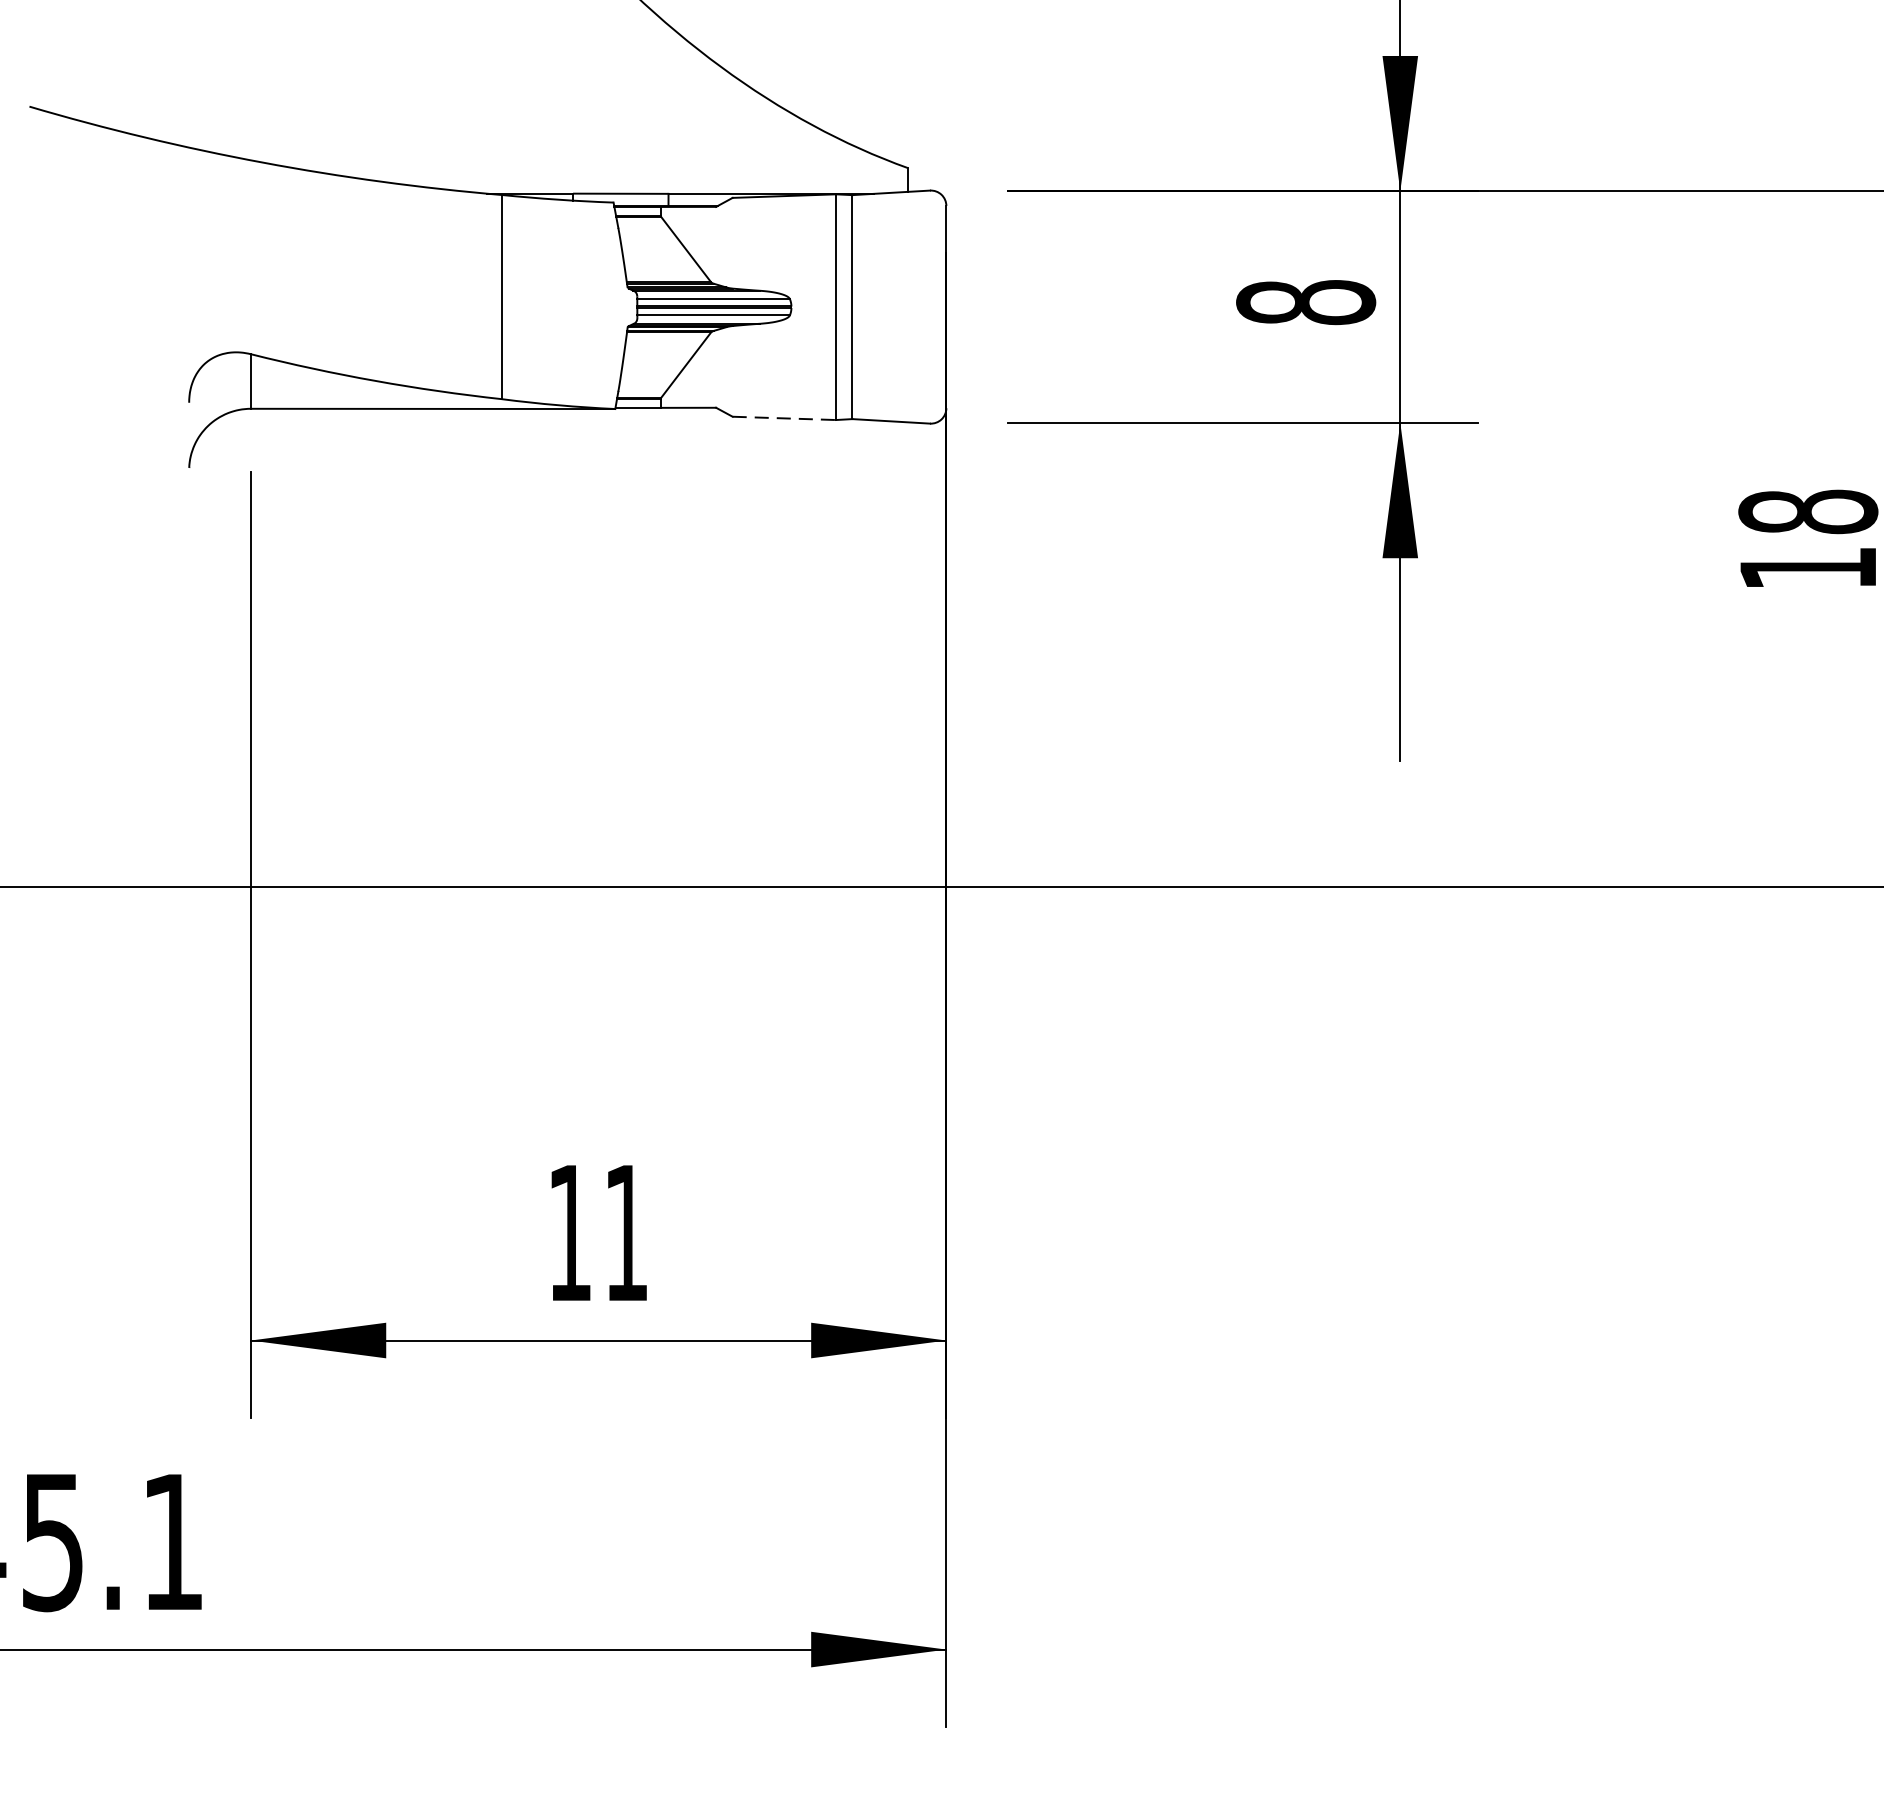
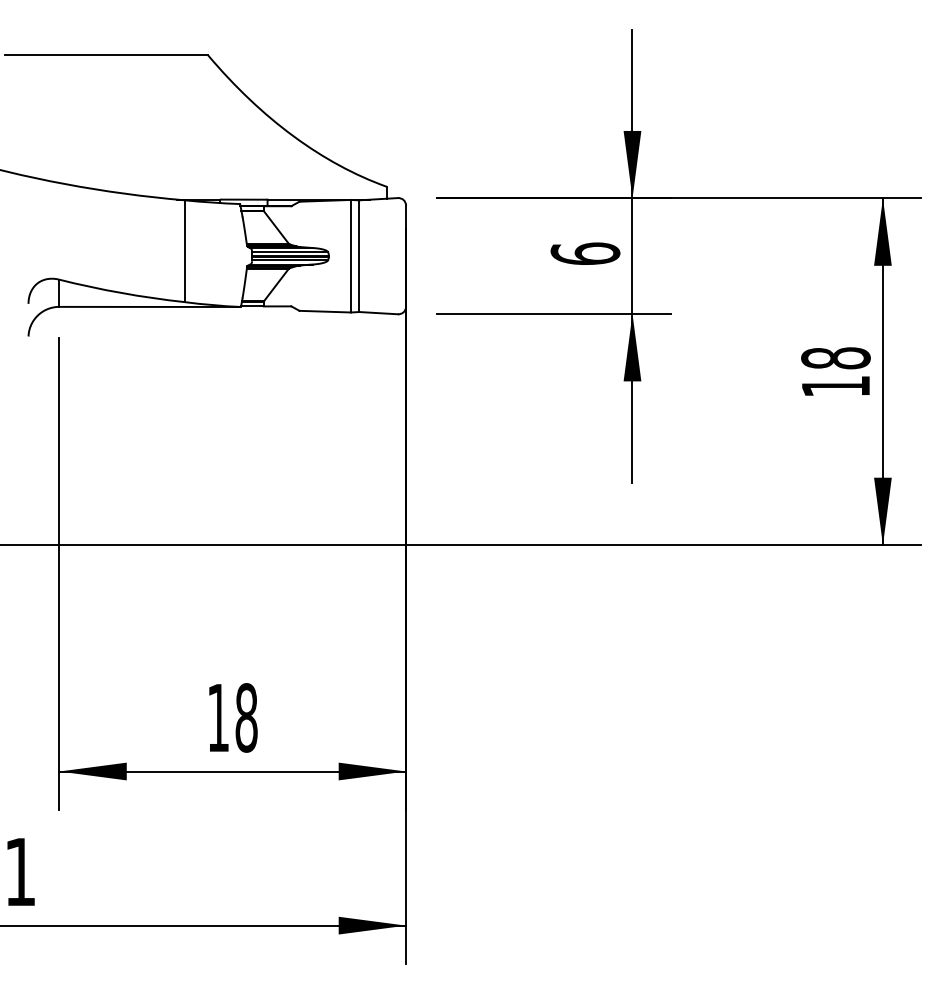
text: (1306, 301) -> (585, 253), 8 -> 6
line: (784, 418) -> (325, 311), dashed -> solid
text: (626, 1232) -> (246, 717), 11 -> 18

